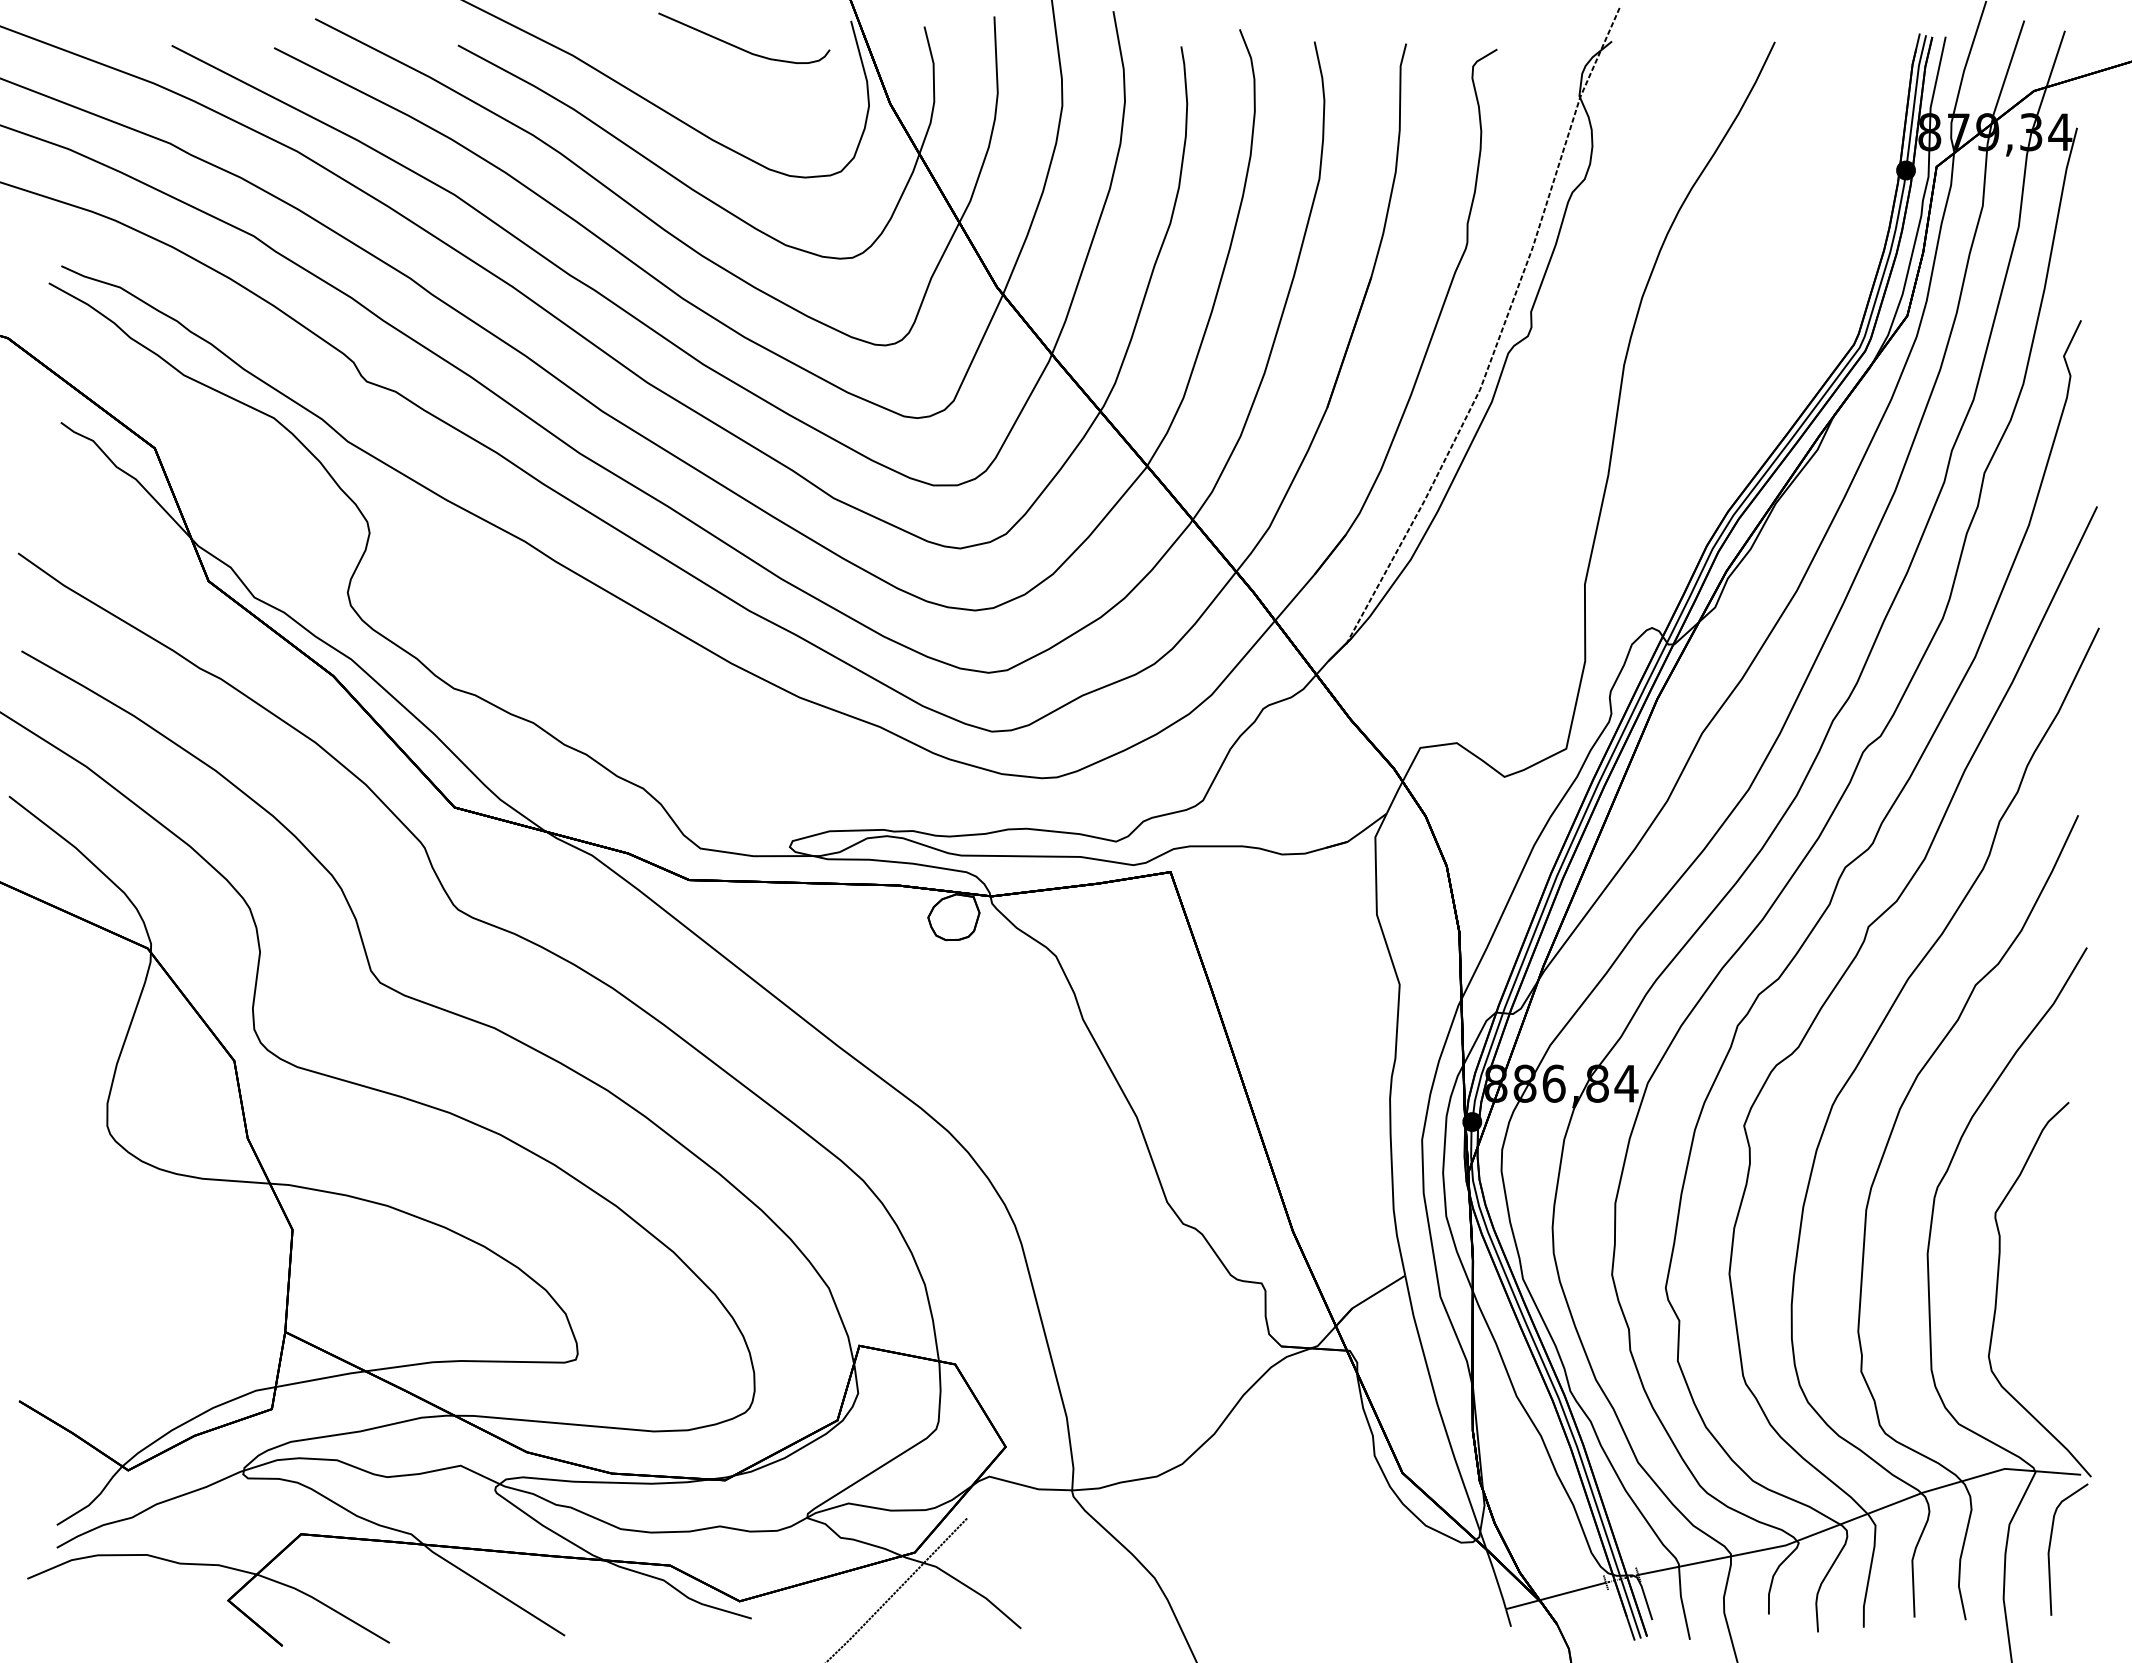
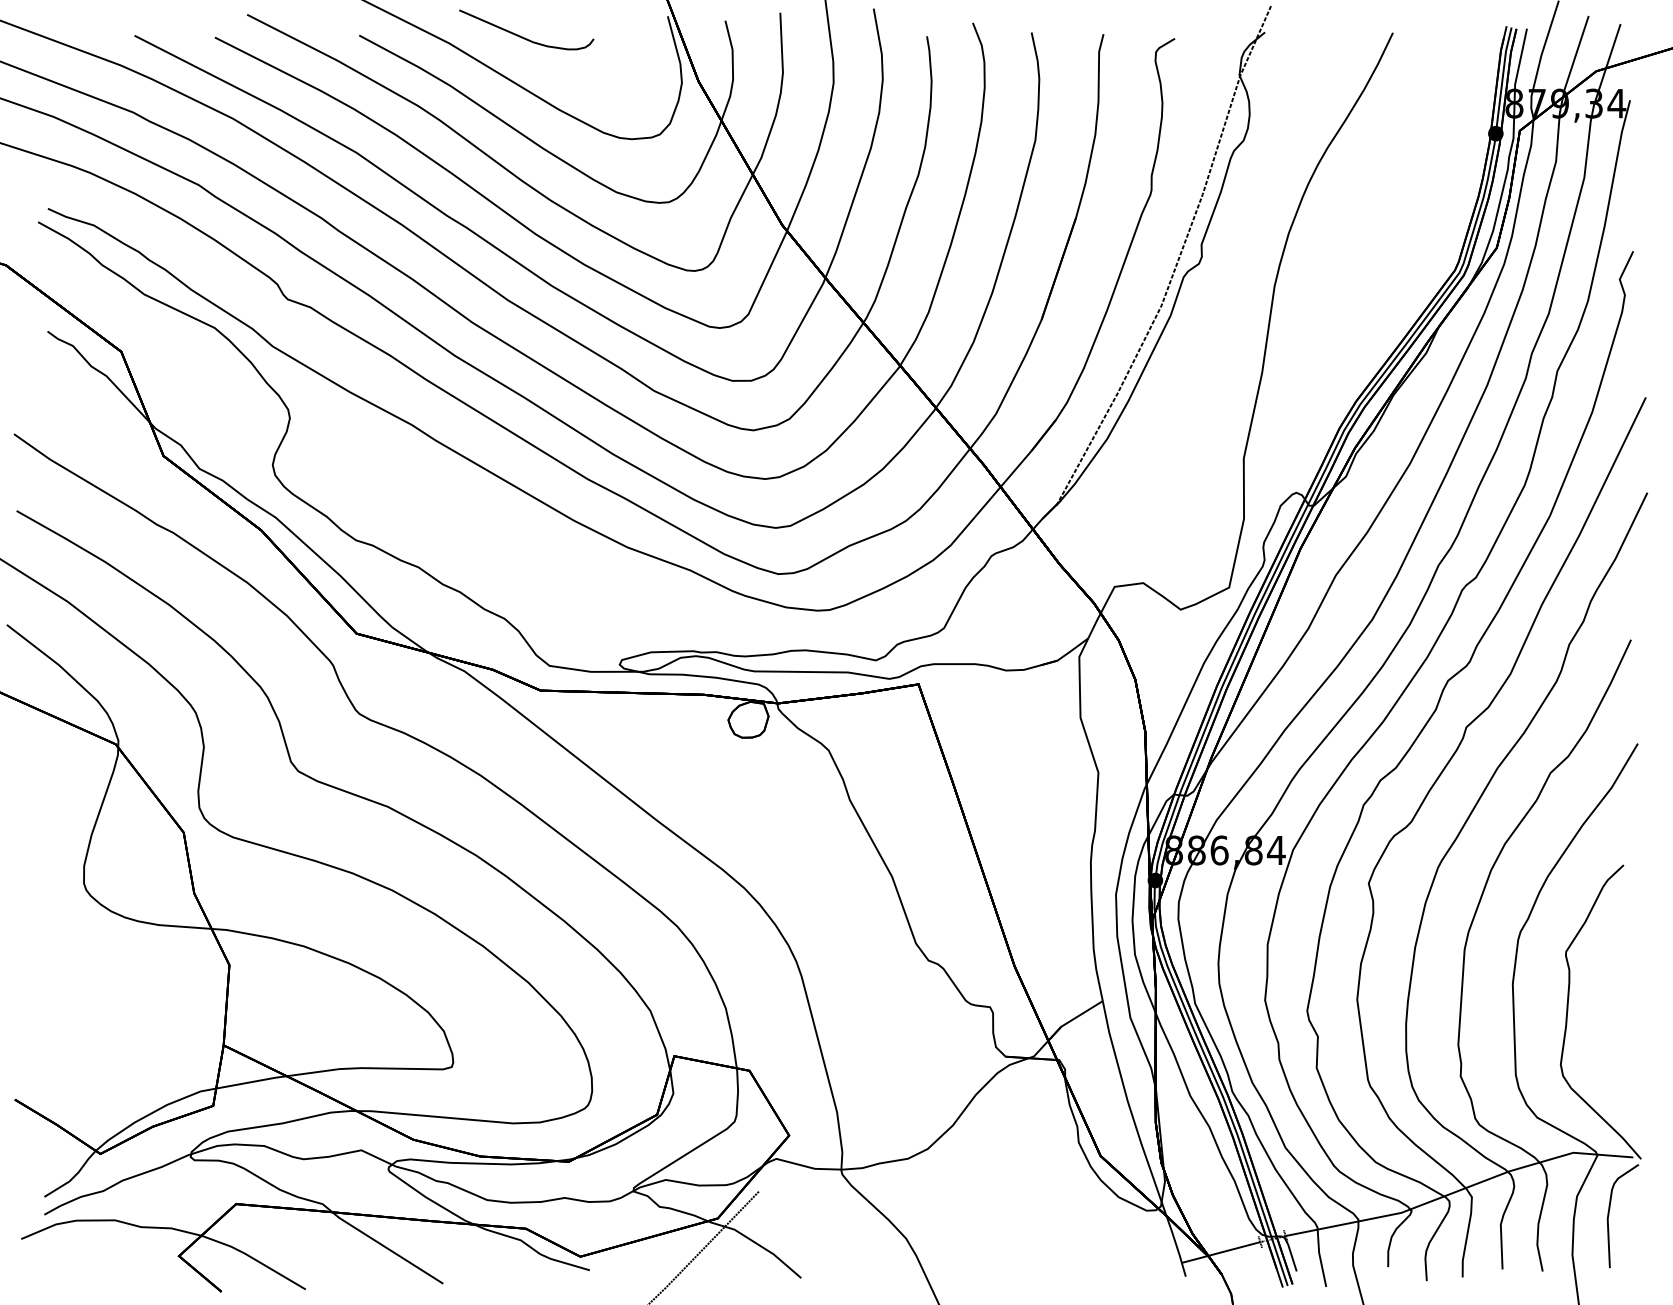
part: (740, 47) -> (523, 37), moved

